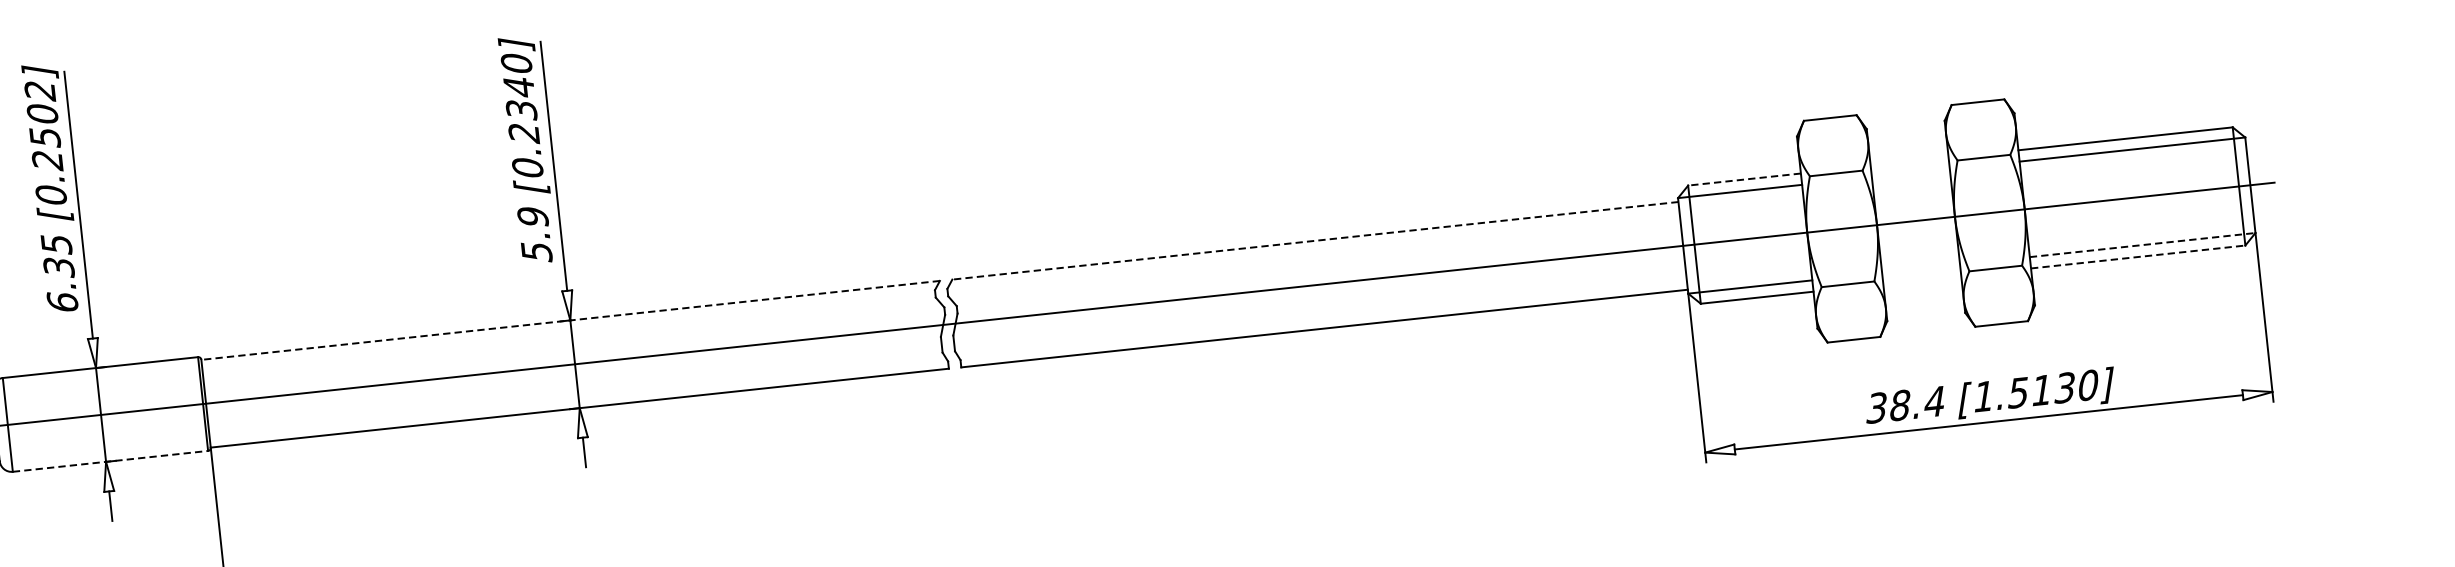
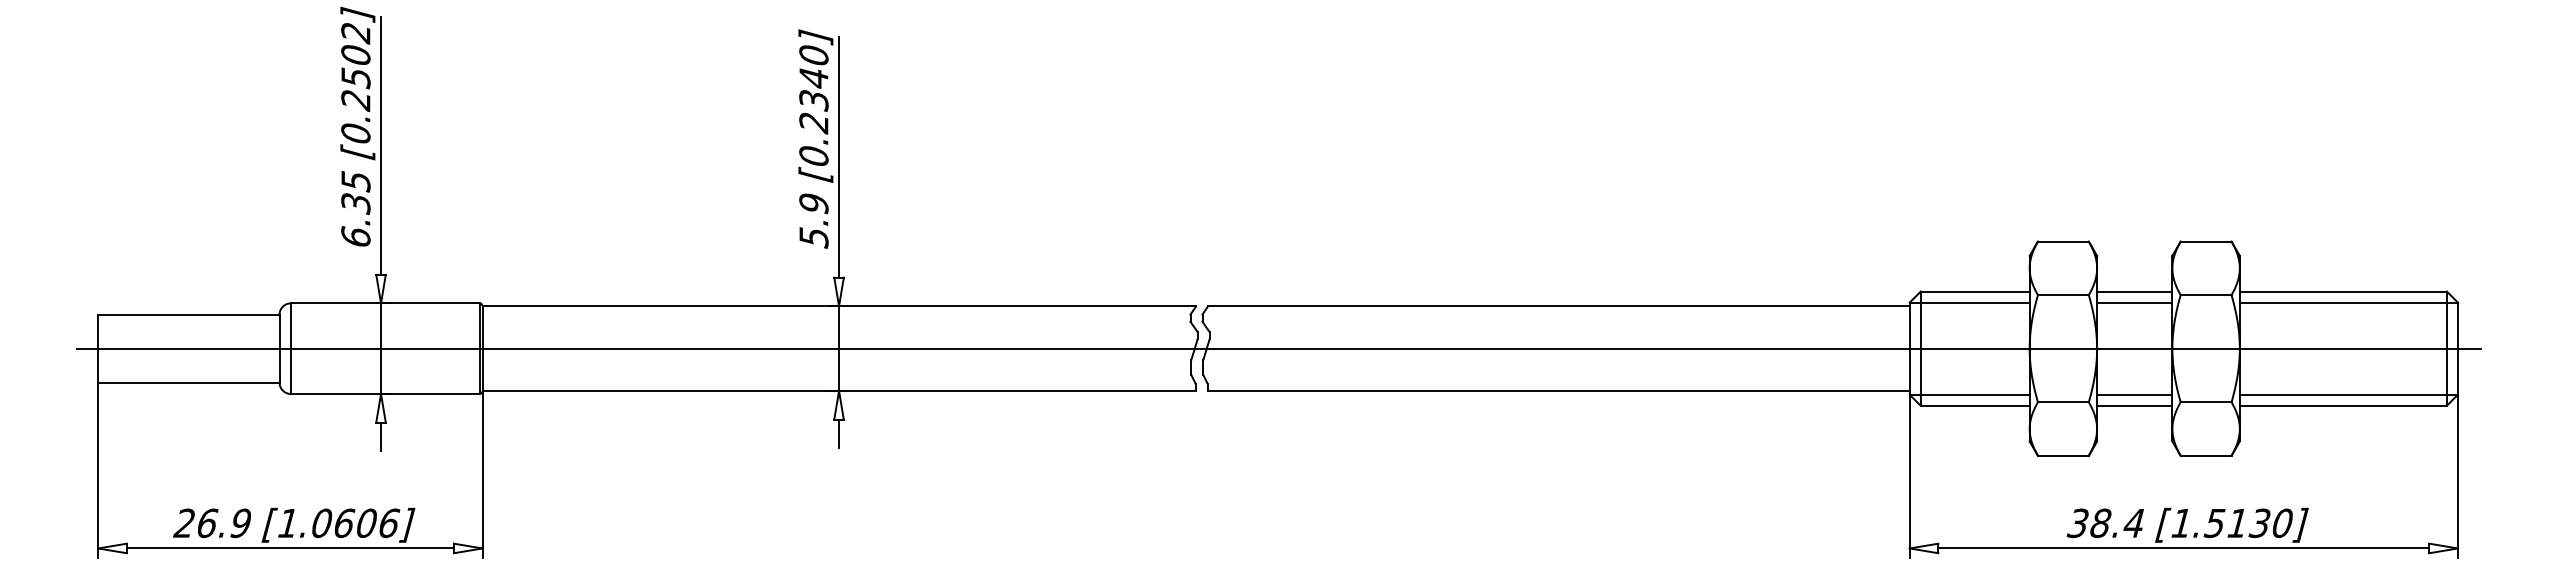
line: (1909, 161) -> (2134, 291), added
line: (1910, 173) -> (2134, 302), added
line: (1743, 179) -> (1974, 291), dashed -> solid
line: (1314, 241) -> (1558, 306), dashed -> solid
line: (2143, 244) -> (2349, 394), dashed -> solid
line: (2138, 256) -> (2343, 405), dashed -> solid
line: (1920, 268) -> (2134, 394), added
line: (1922, 279) -> (2134, 405), added
line: (570, 320) -> (839, 306), dashed -> solid
line: (110, 461) -> (385, 394), dashed -> solid

